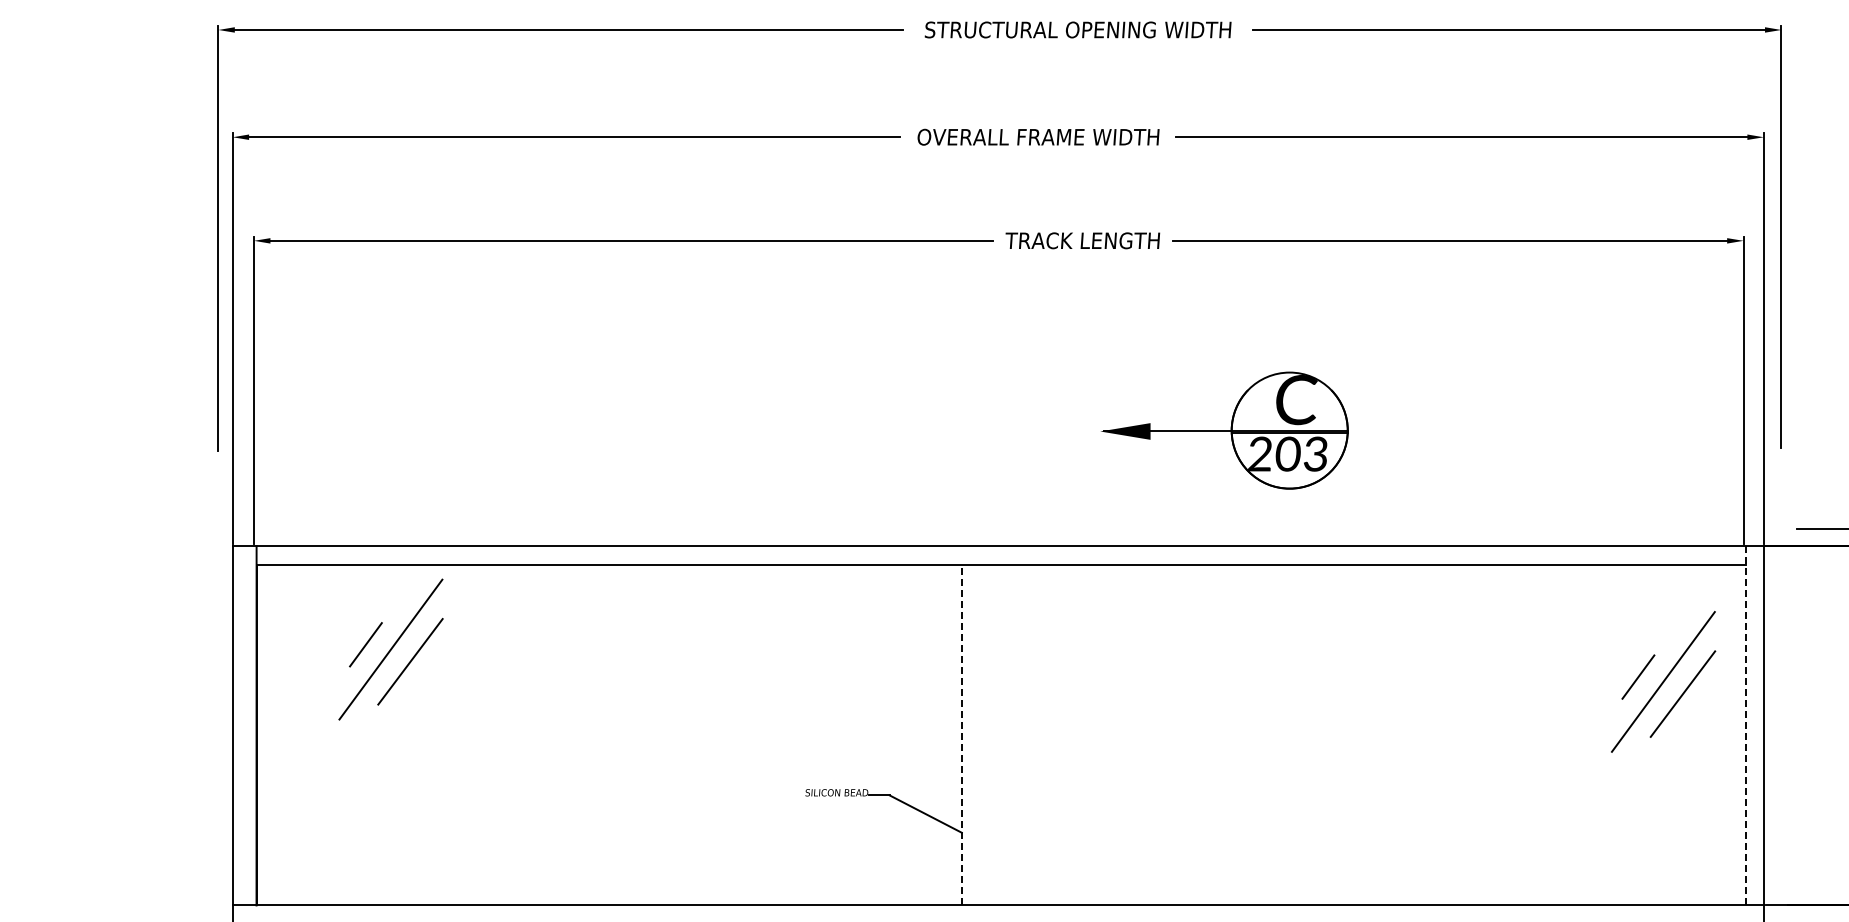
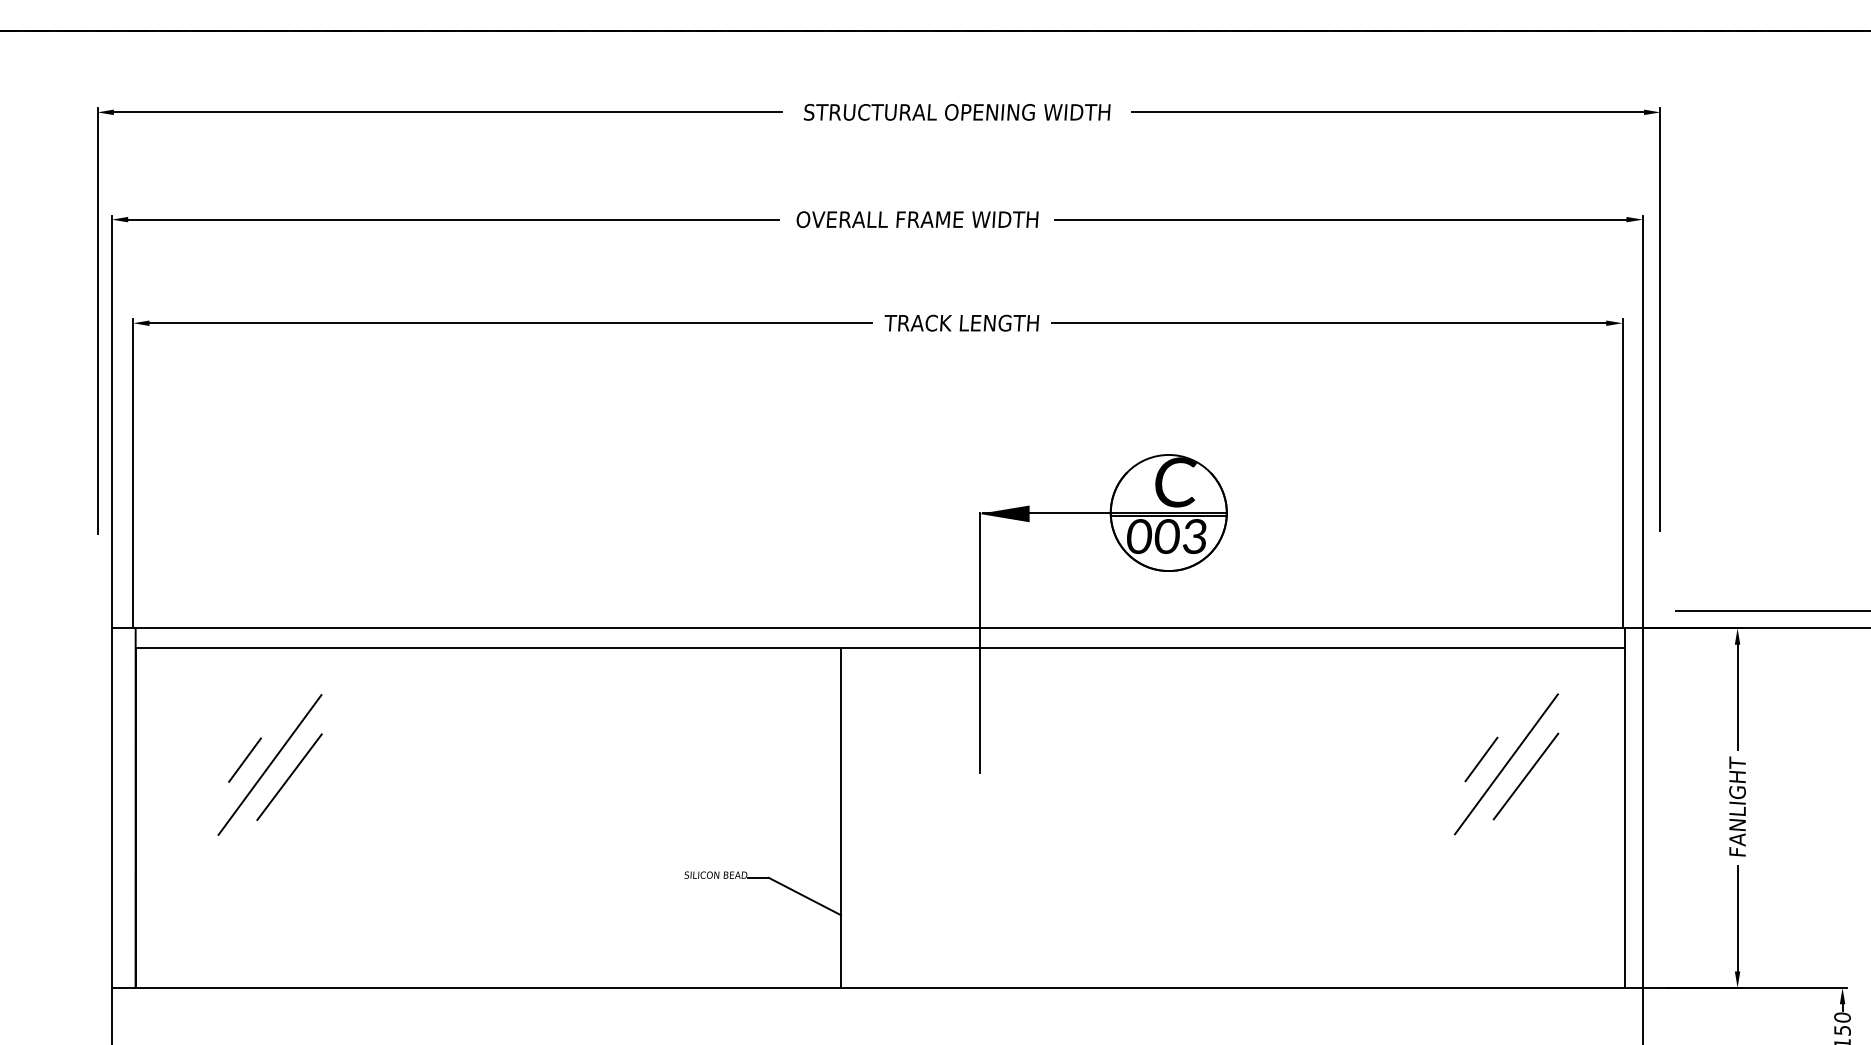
text: (1260, 454) -> (1139, 536), 203 -> 003
line: (1100, 560) -> (979, 642), added
part: (390, 649) -> (269, 764), moved
part: (1663, 682) -> (1506, 764), moved
line: (1745, 726) -> (1624, 808), dashed -> solid
line: (961, 735) -> (840, 817), dashed -> solid

